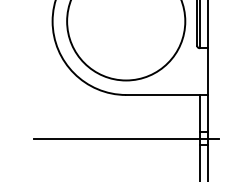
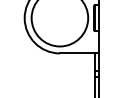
line: (125, 138) -> (59, 74), removed

